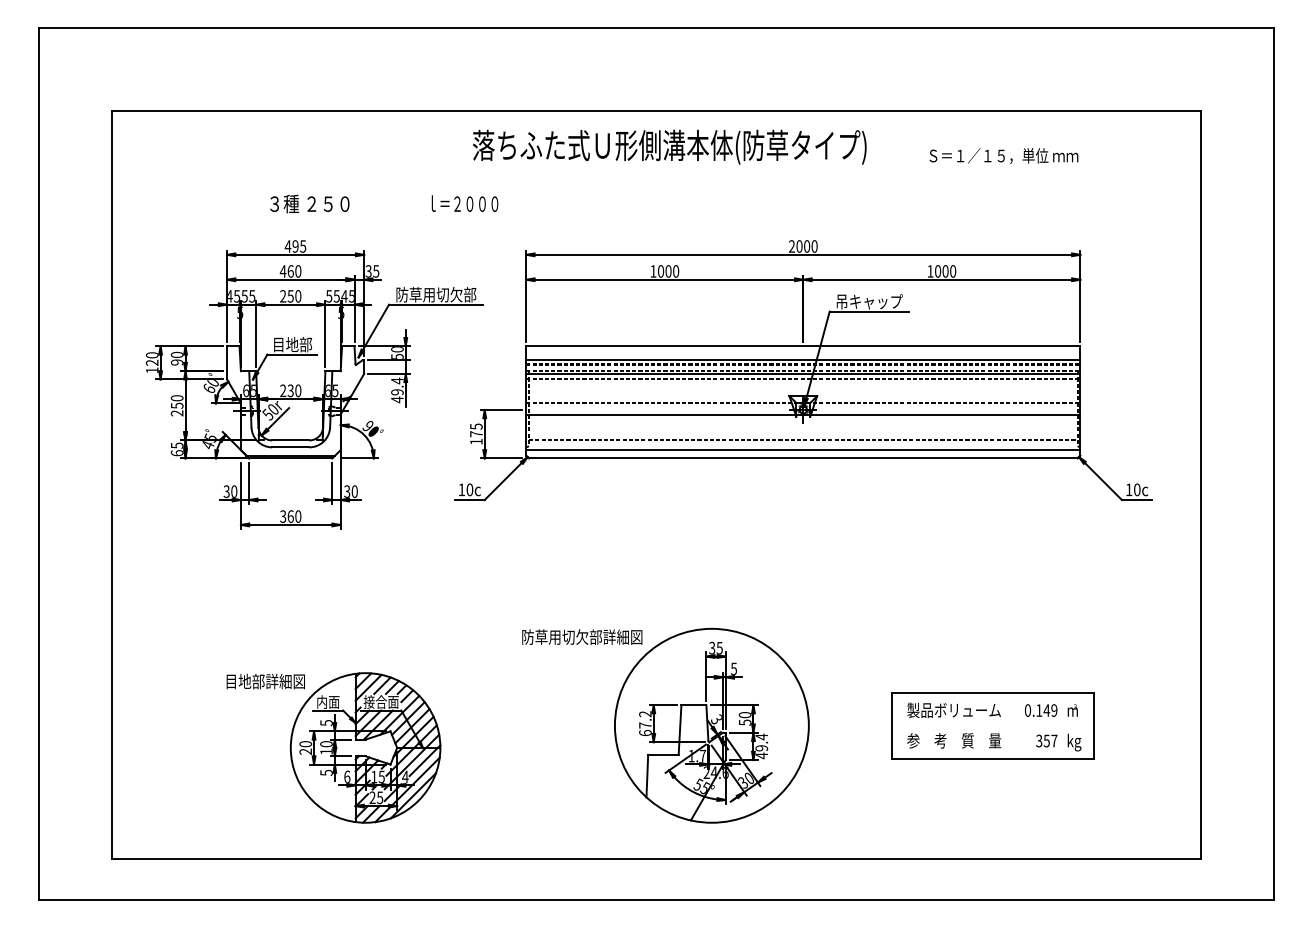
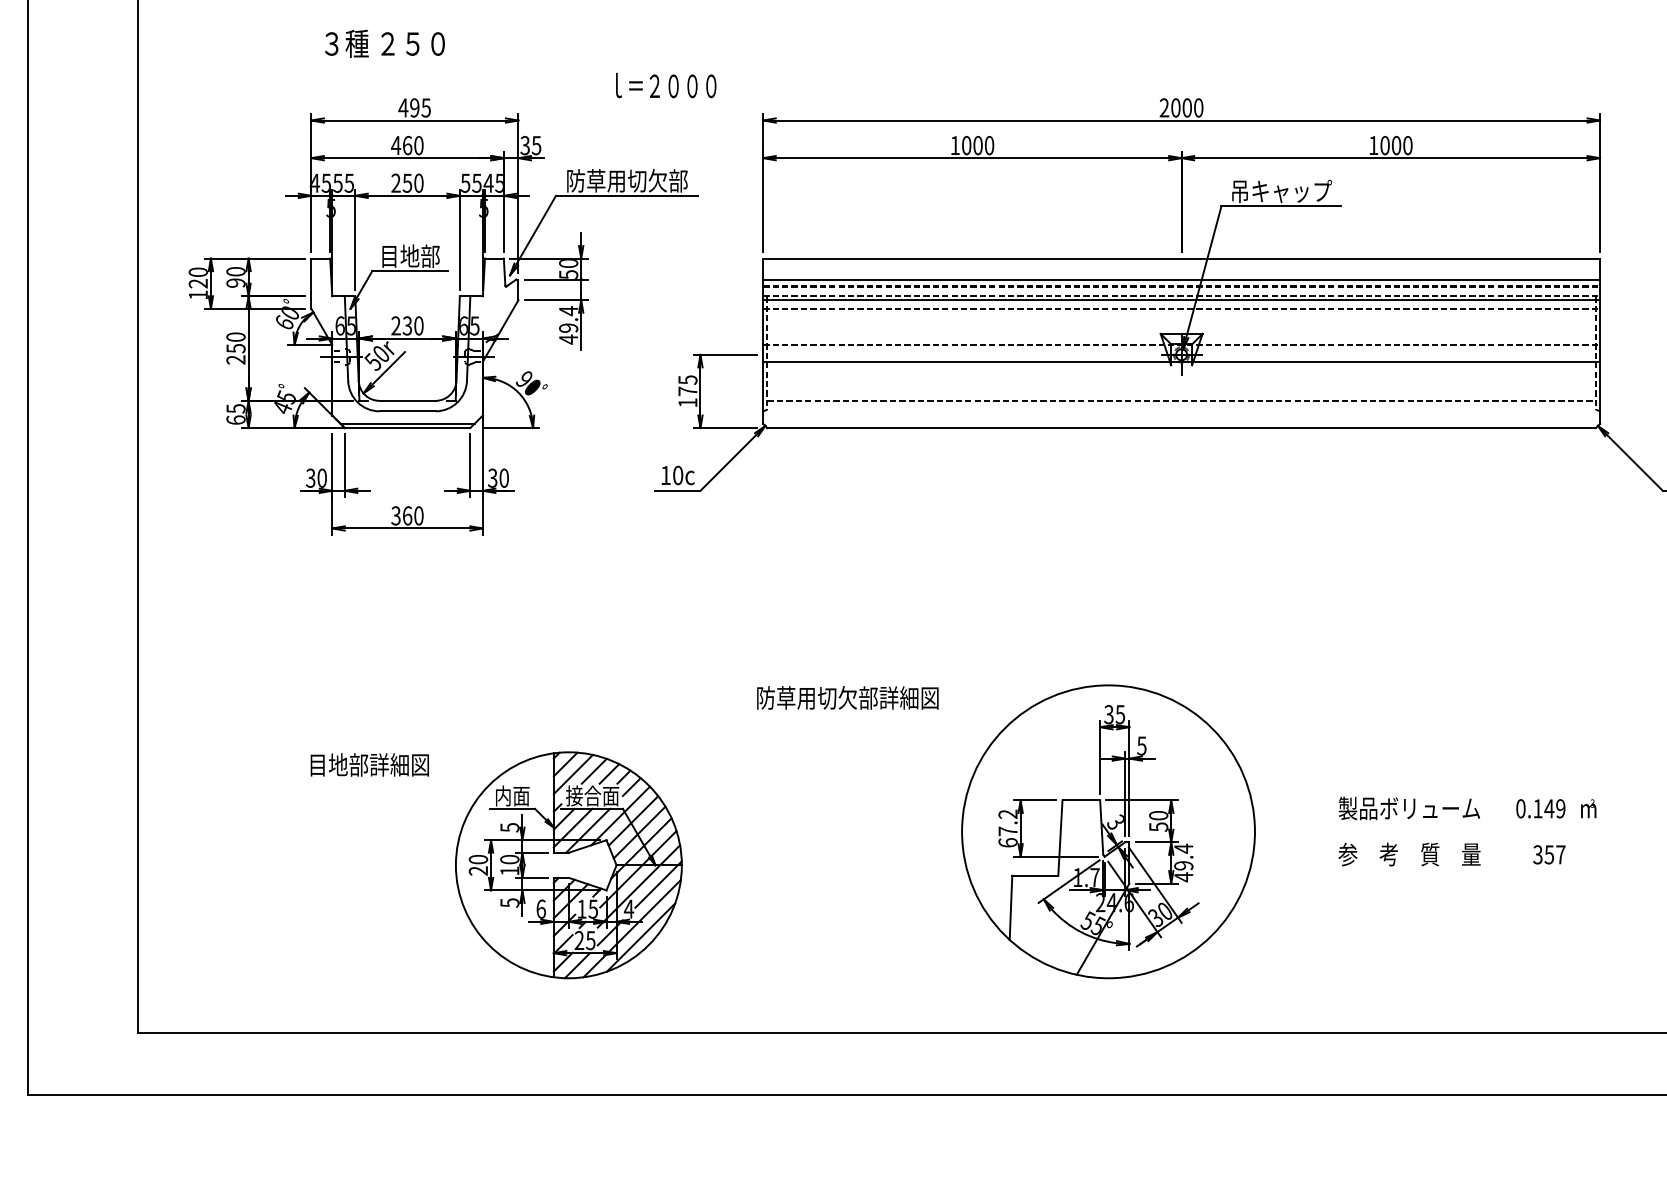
text: (309, 203) -> (384, 43), moved
text: (464, 203) -> (665, 85), moved
line: (803, 450) -> (1181, 416), removed
part: (711, 725) -> (1107, 831), moved
part: (992, 725) -> (1467, 831), removed
part: (365, 747) -> (568, 864), moved

